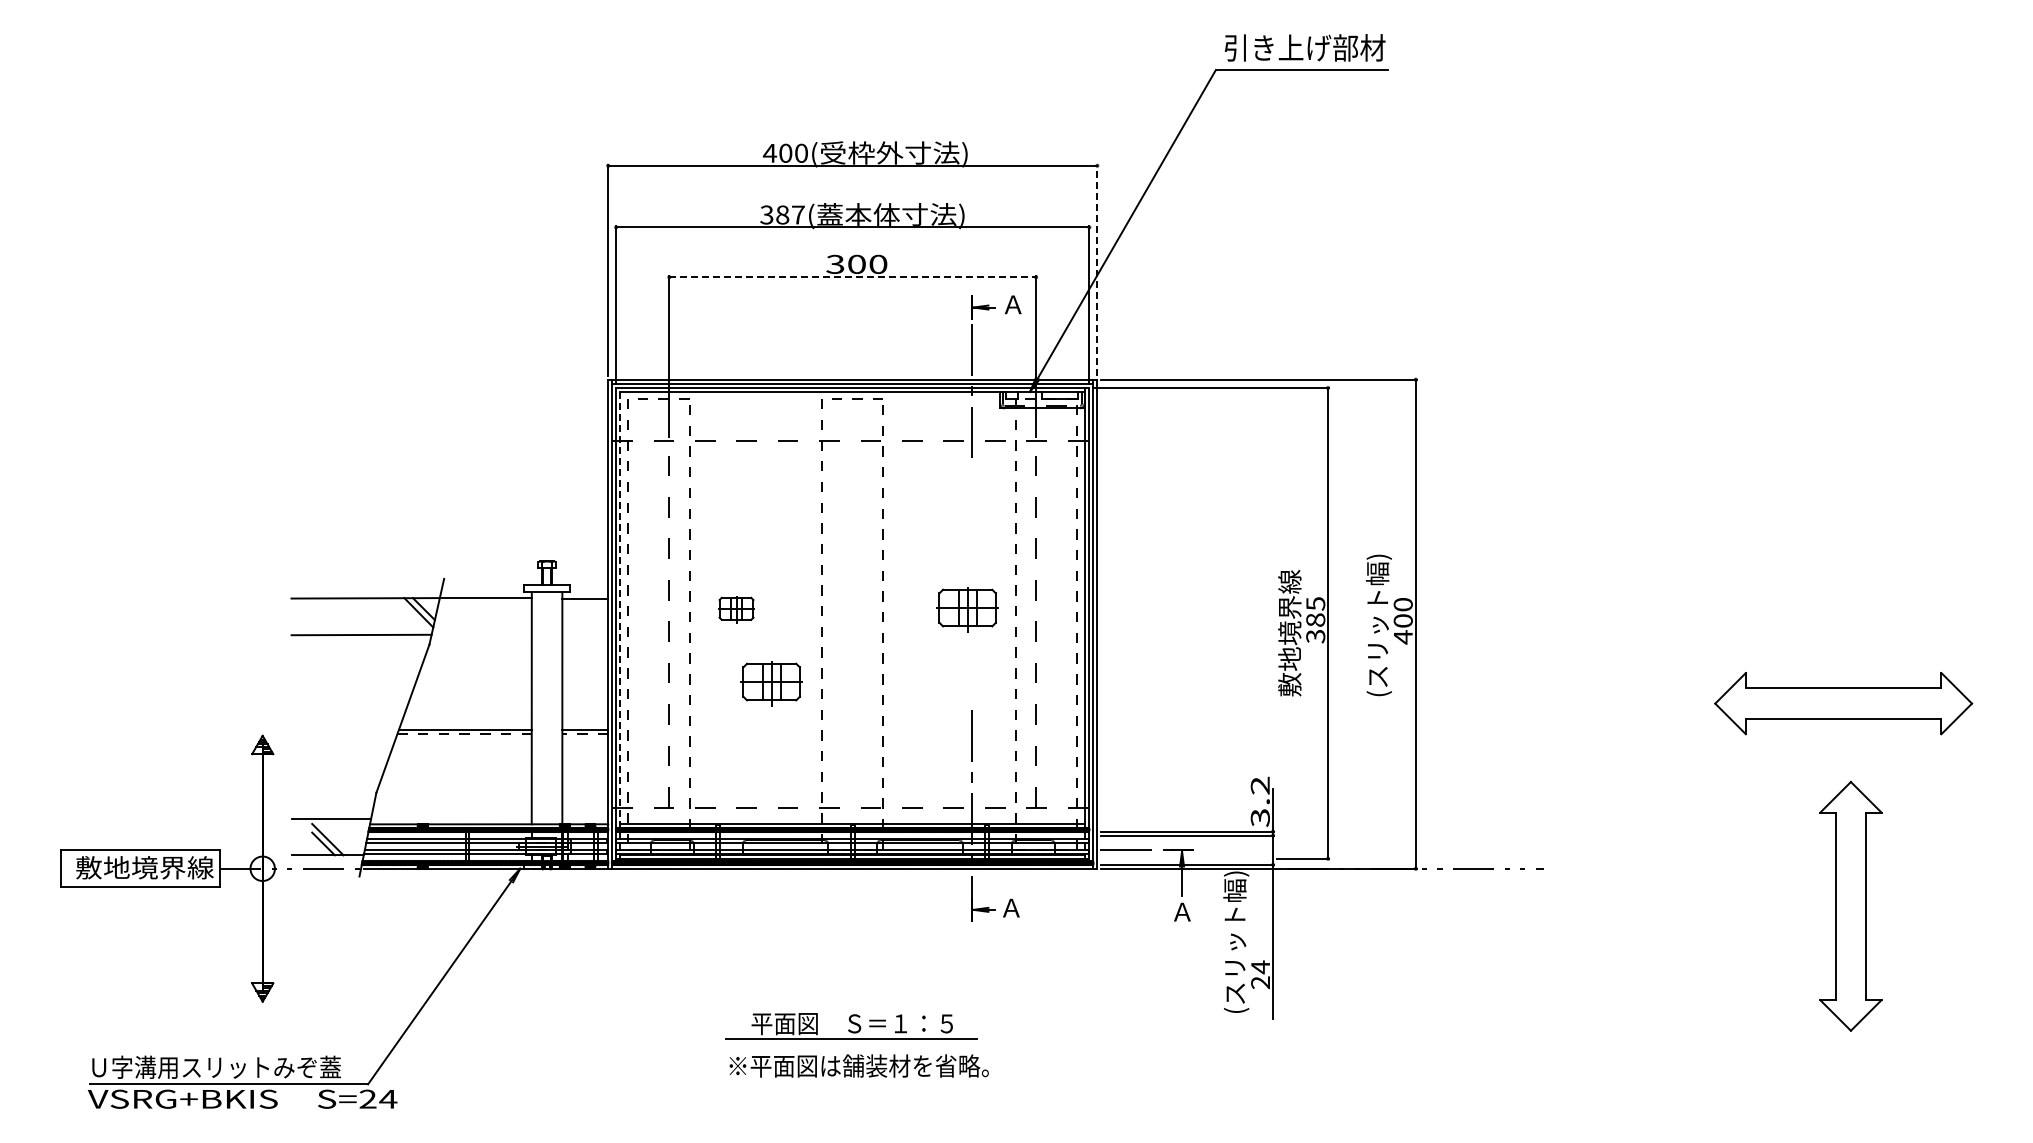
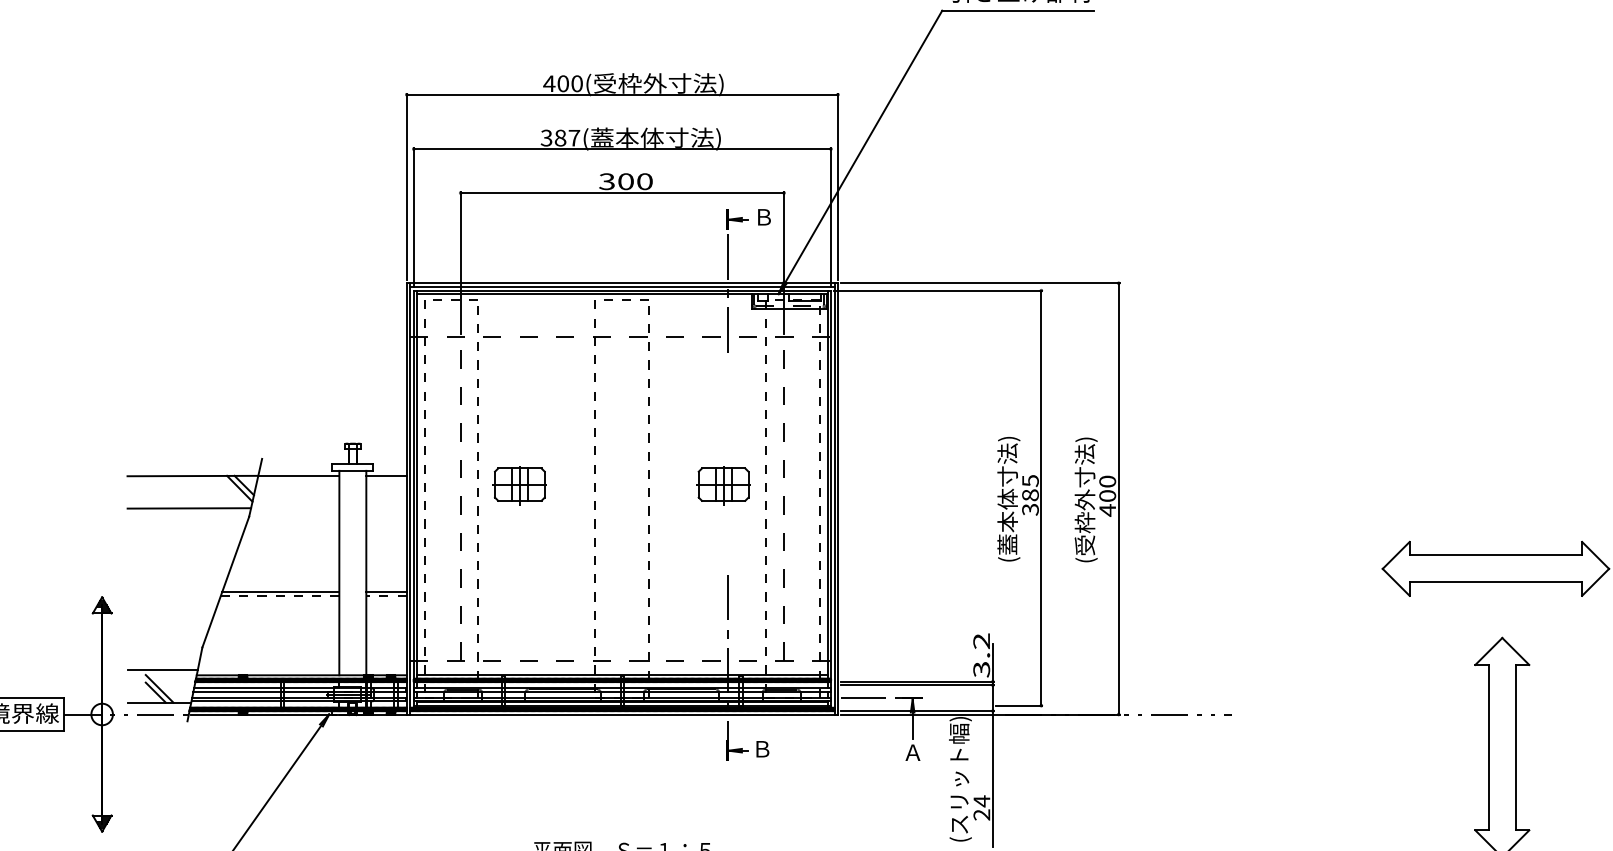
line: (1097, 270) -> (838, 187), dashed -> solid
line: (853, 277) -> (622, 193), dashed -> solid
text: (1012, 304) -> (763, 217), Ａ -> Ｂ
part: (736, 609) -> (519, 485), size x1.67
line: (620, 613) -> (417, 489), dashed -> solid
text: (1291, 624) -> (1009, 499), 敷地境界線 -> (蓋本体寸法)
text: (1377, 625) -> (1084, 500), (スリット幅) -> (受枠外寸法)
part: (771, 683) -> (550, 551), removed
text: (1011, 907) -> (762, 748), Ａ -> Ｂ

